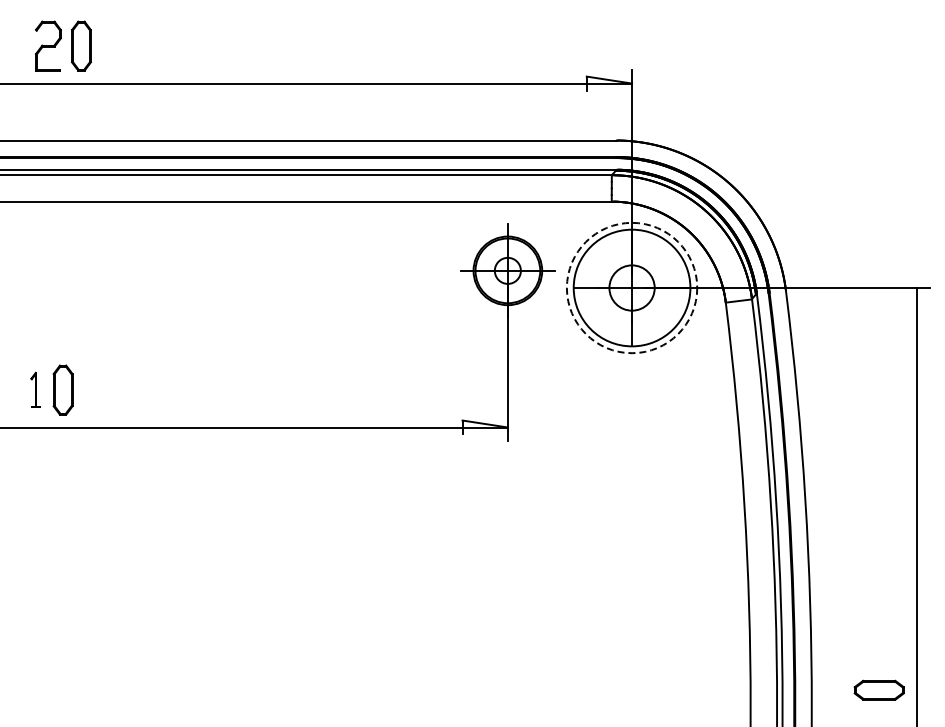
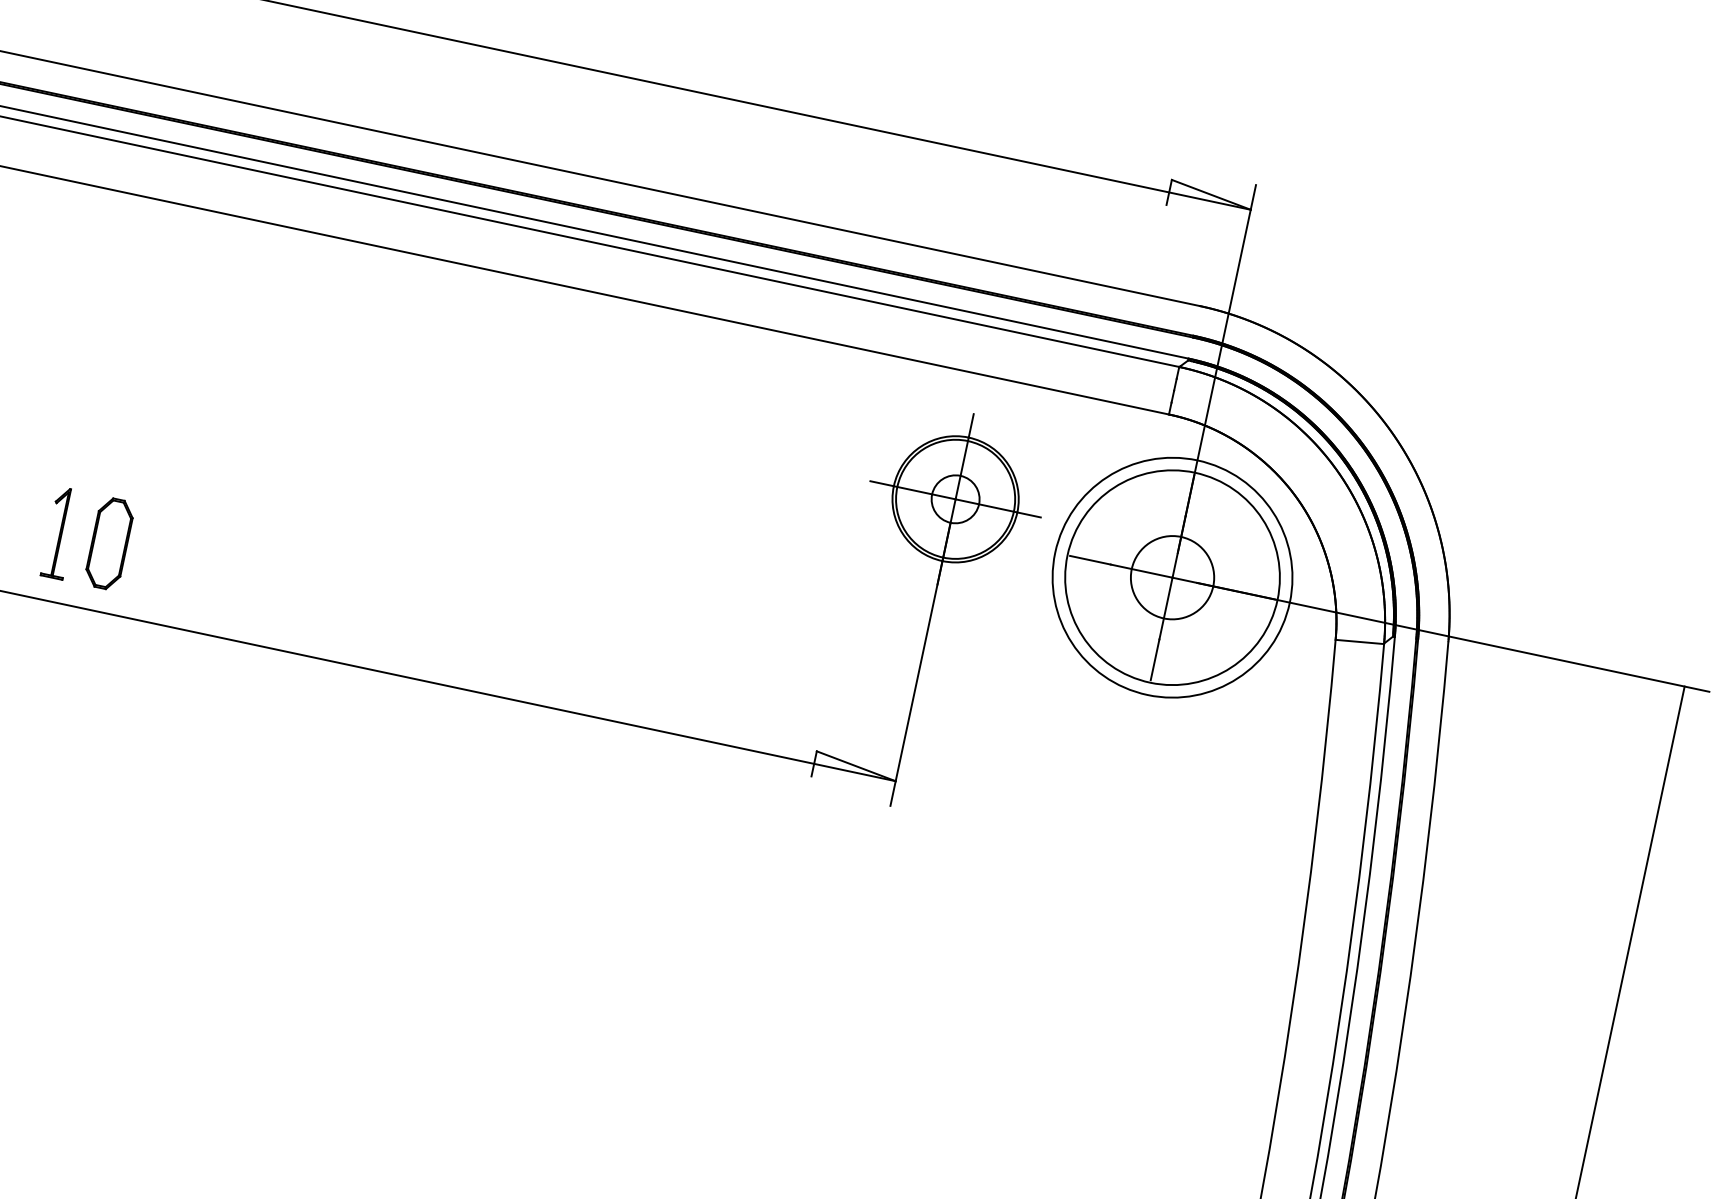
circle: (631, 287) -> (1171, 576), dashed -> solid
part: (35, 389) -> (60, 532), size x1.43

